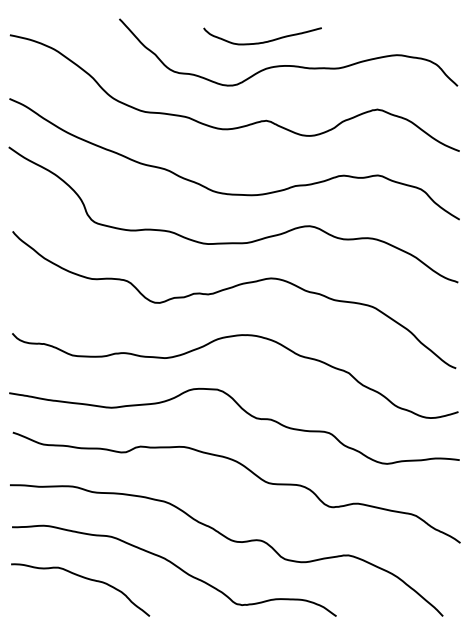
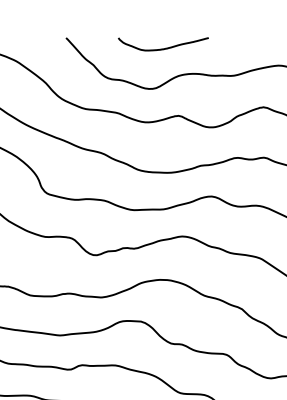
curve: (263, 41) -> (164, 48), moved

